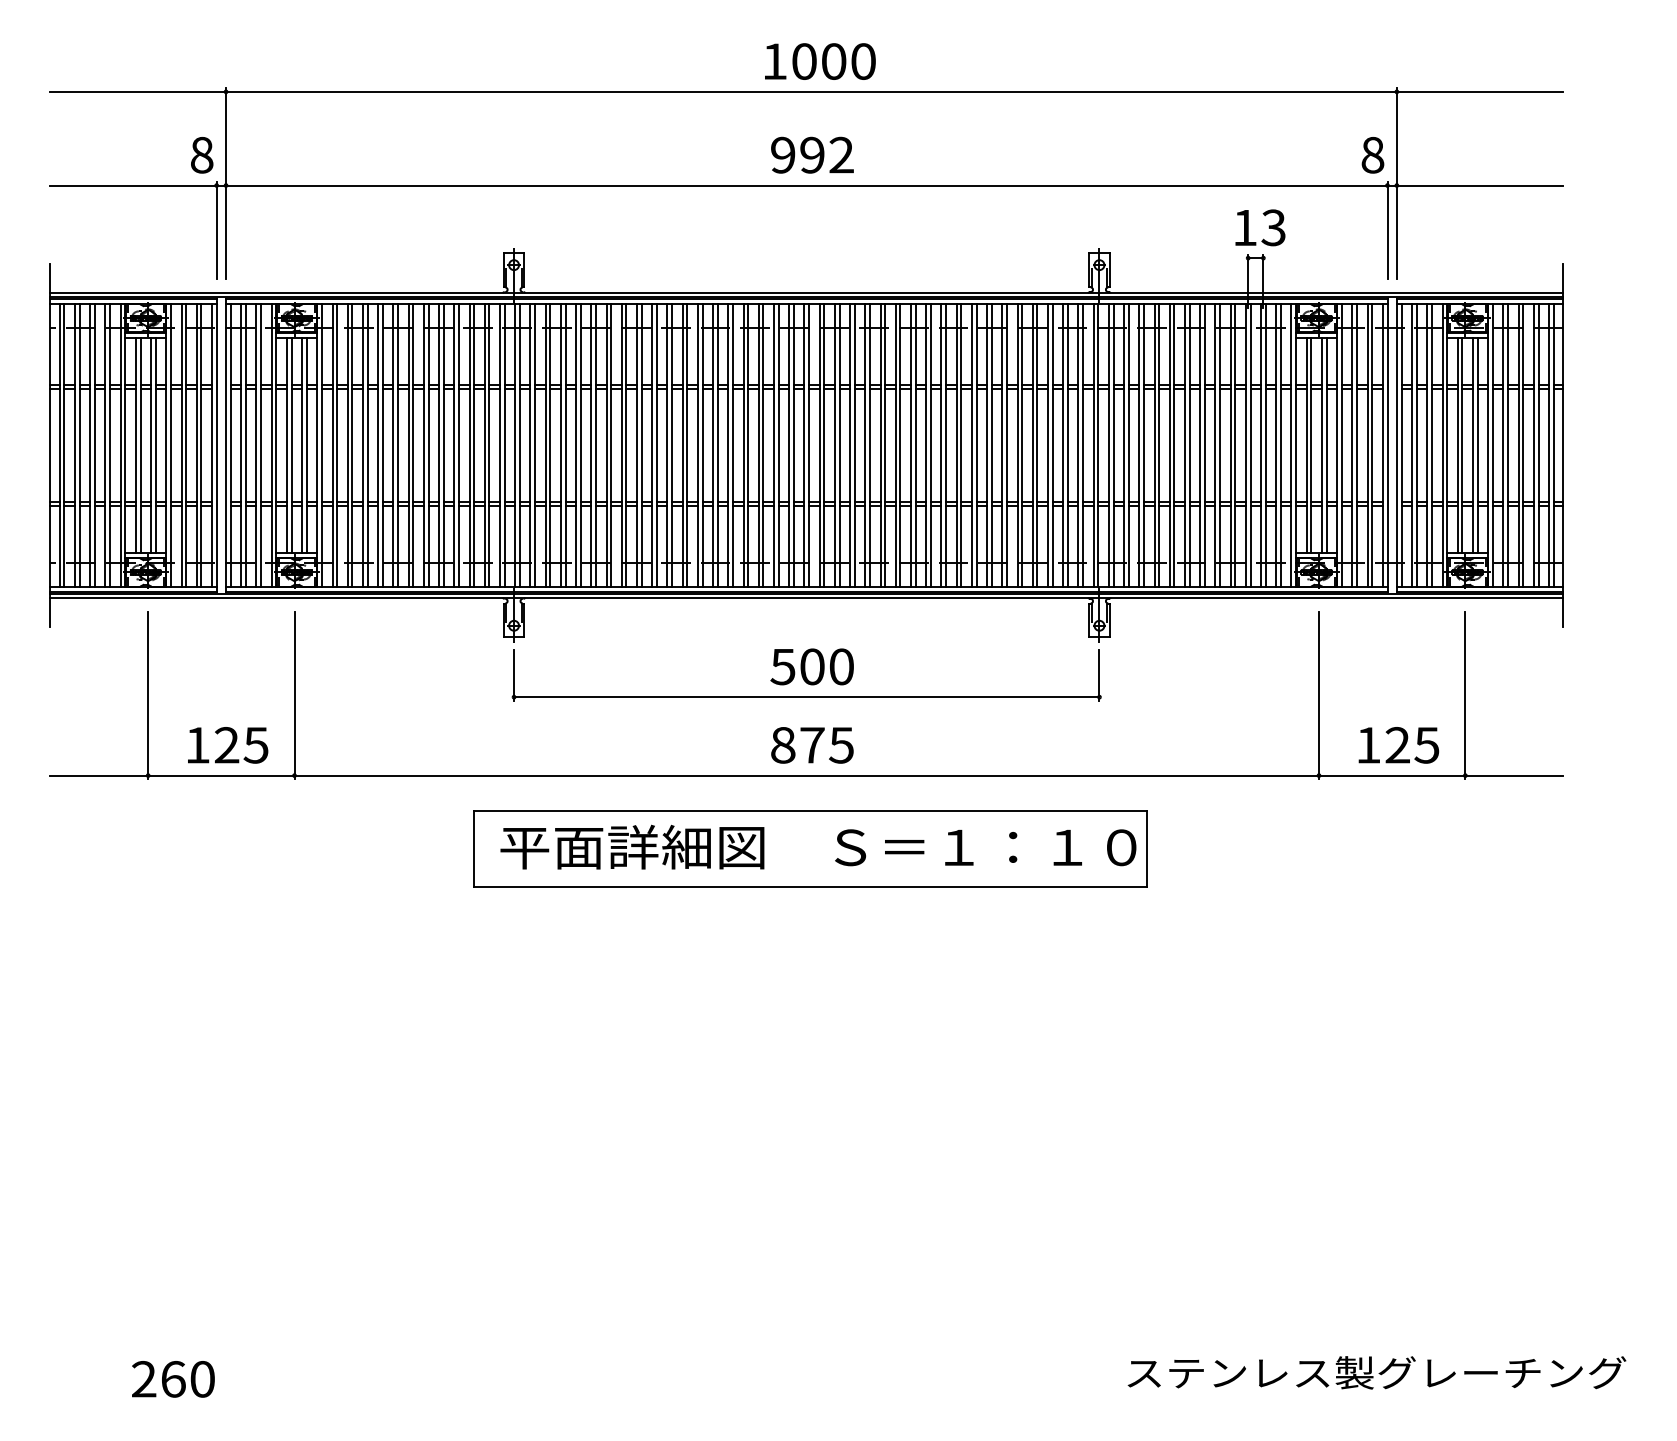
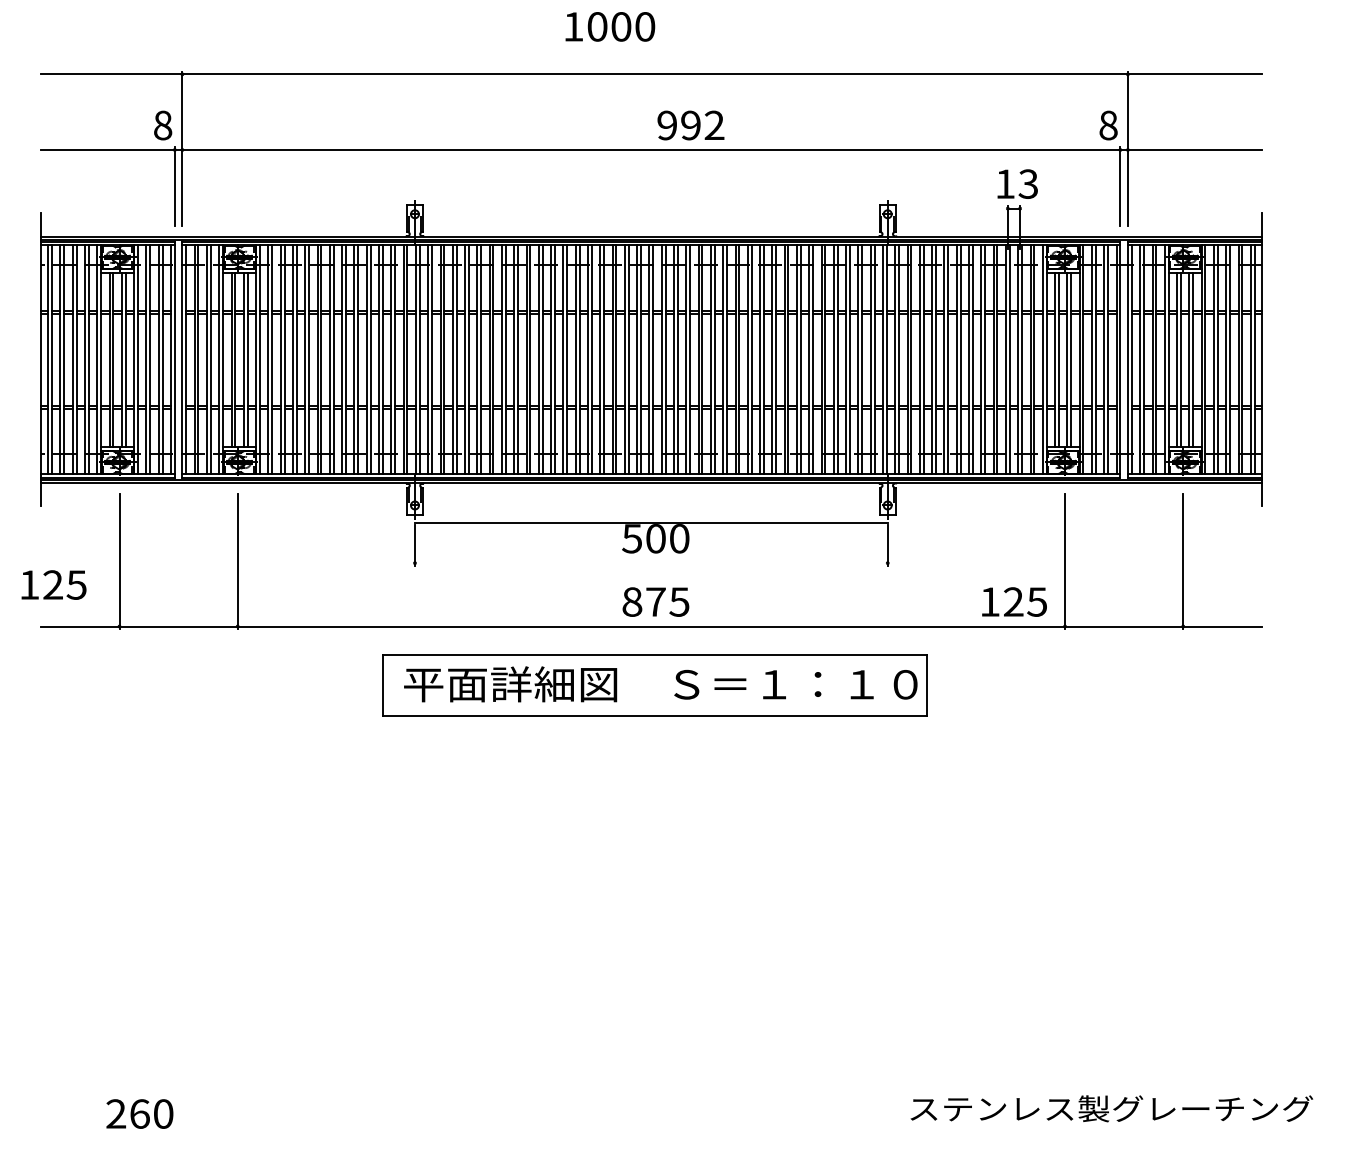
text: (820, 61) -> (610, 26), moved
text: (811, 155) -> (690, 125), moved
line: (805, 697) -> (650, 523), moved
text: (227, 744) -> (53, 584), moved
text: (1398, 744) -> (1014, 601), moved

